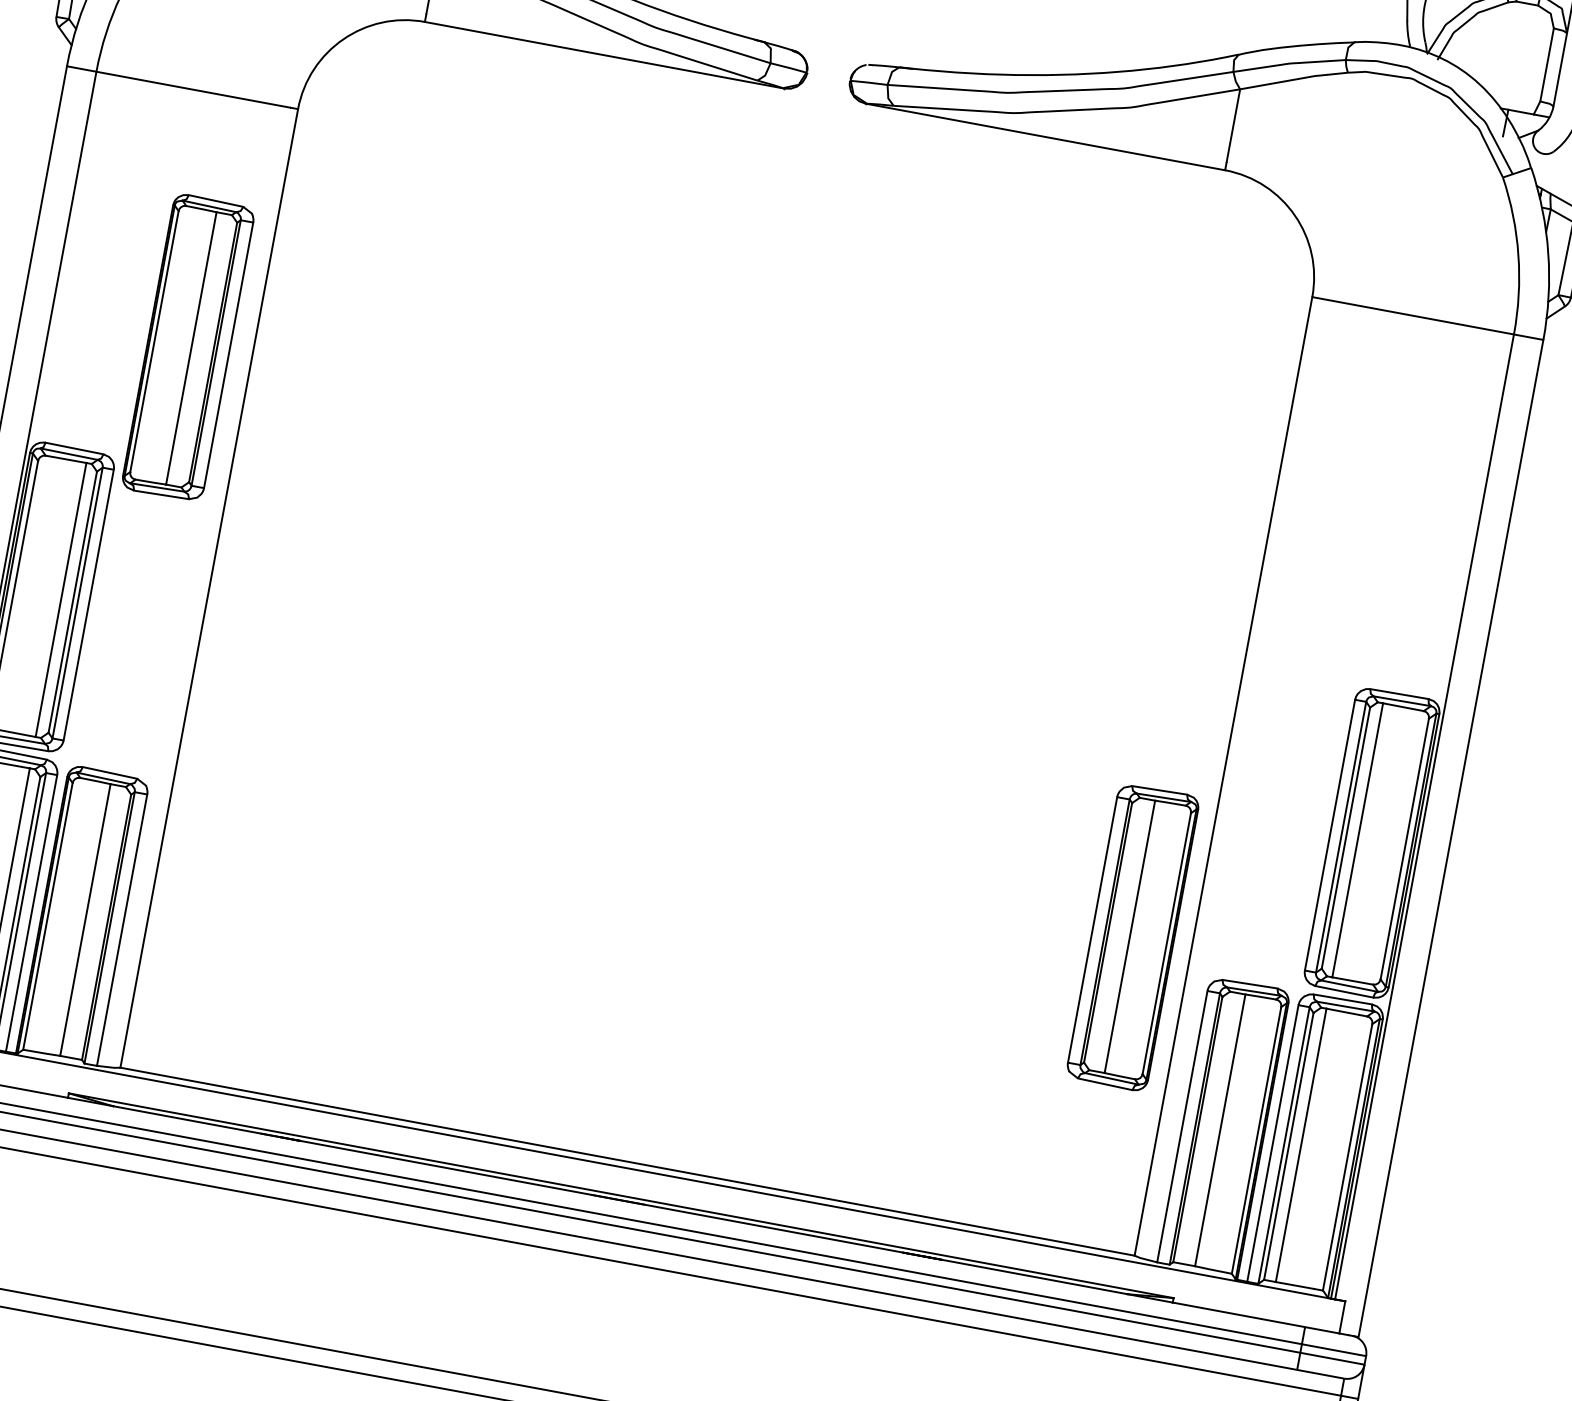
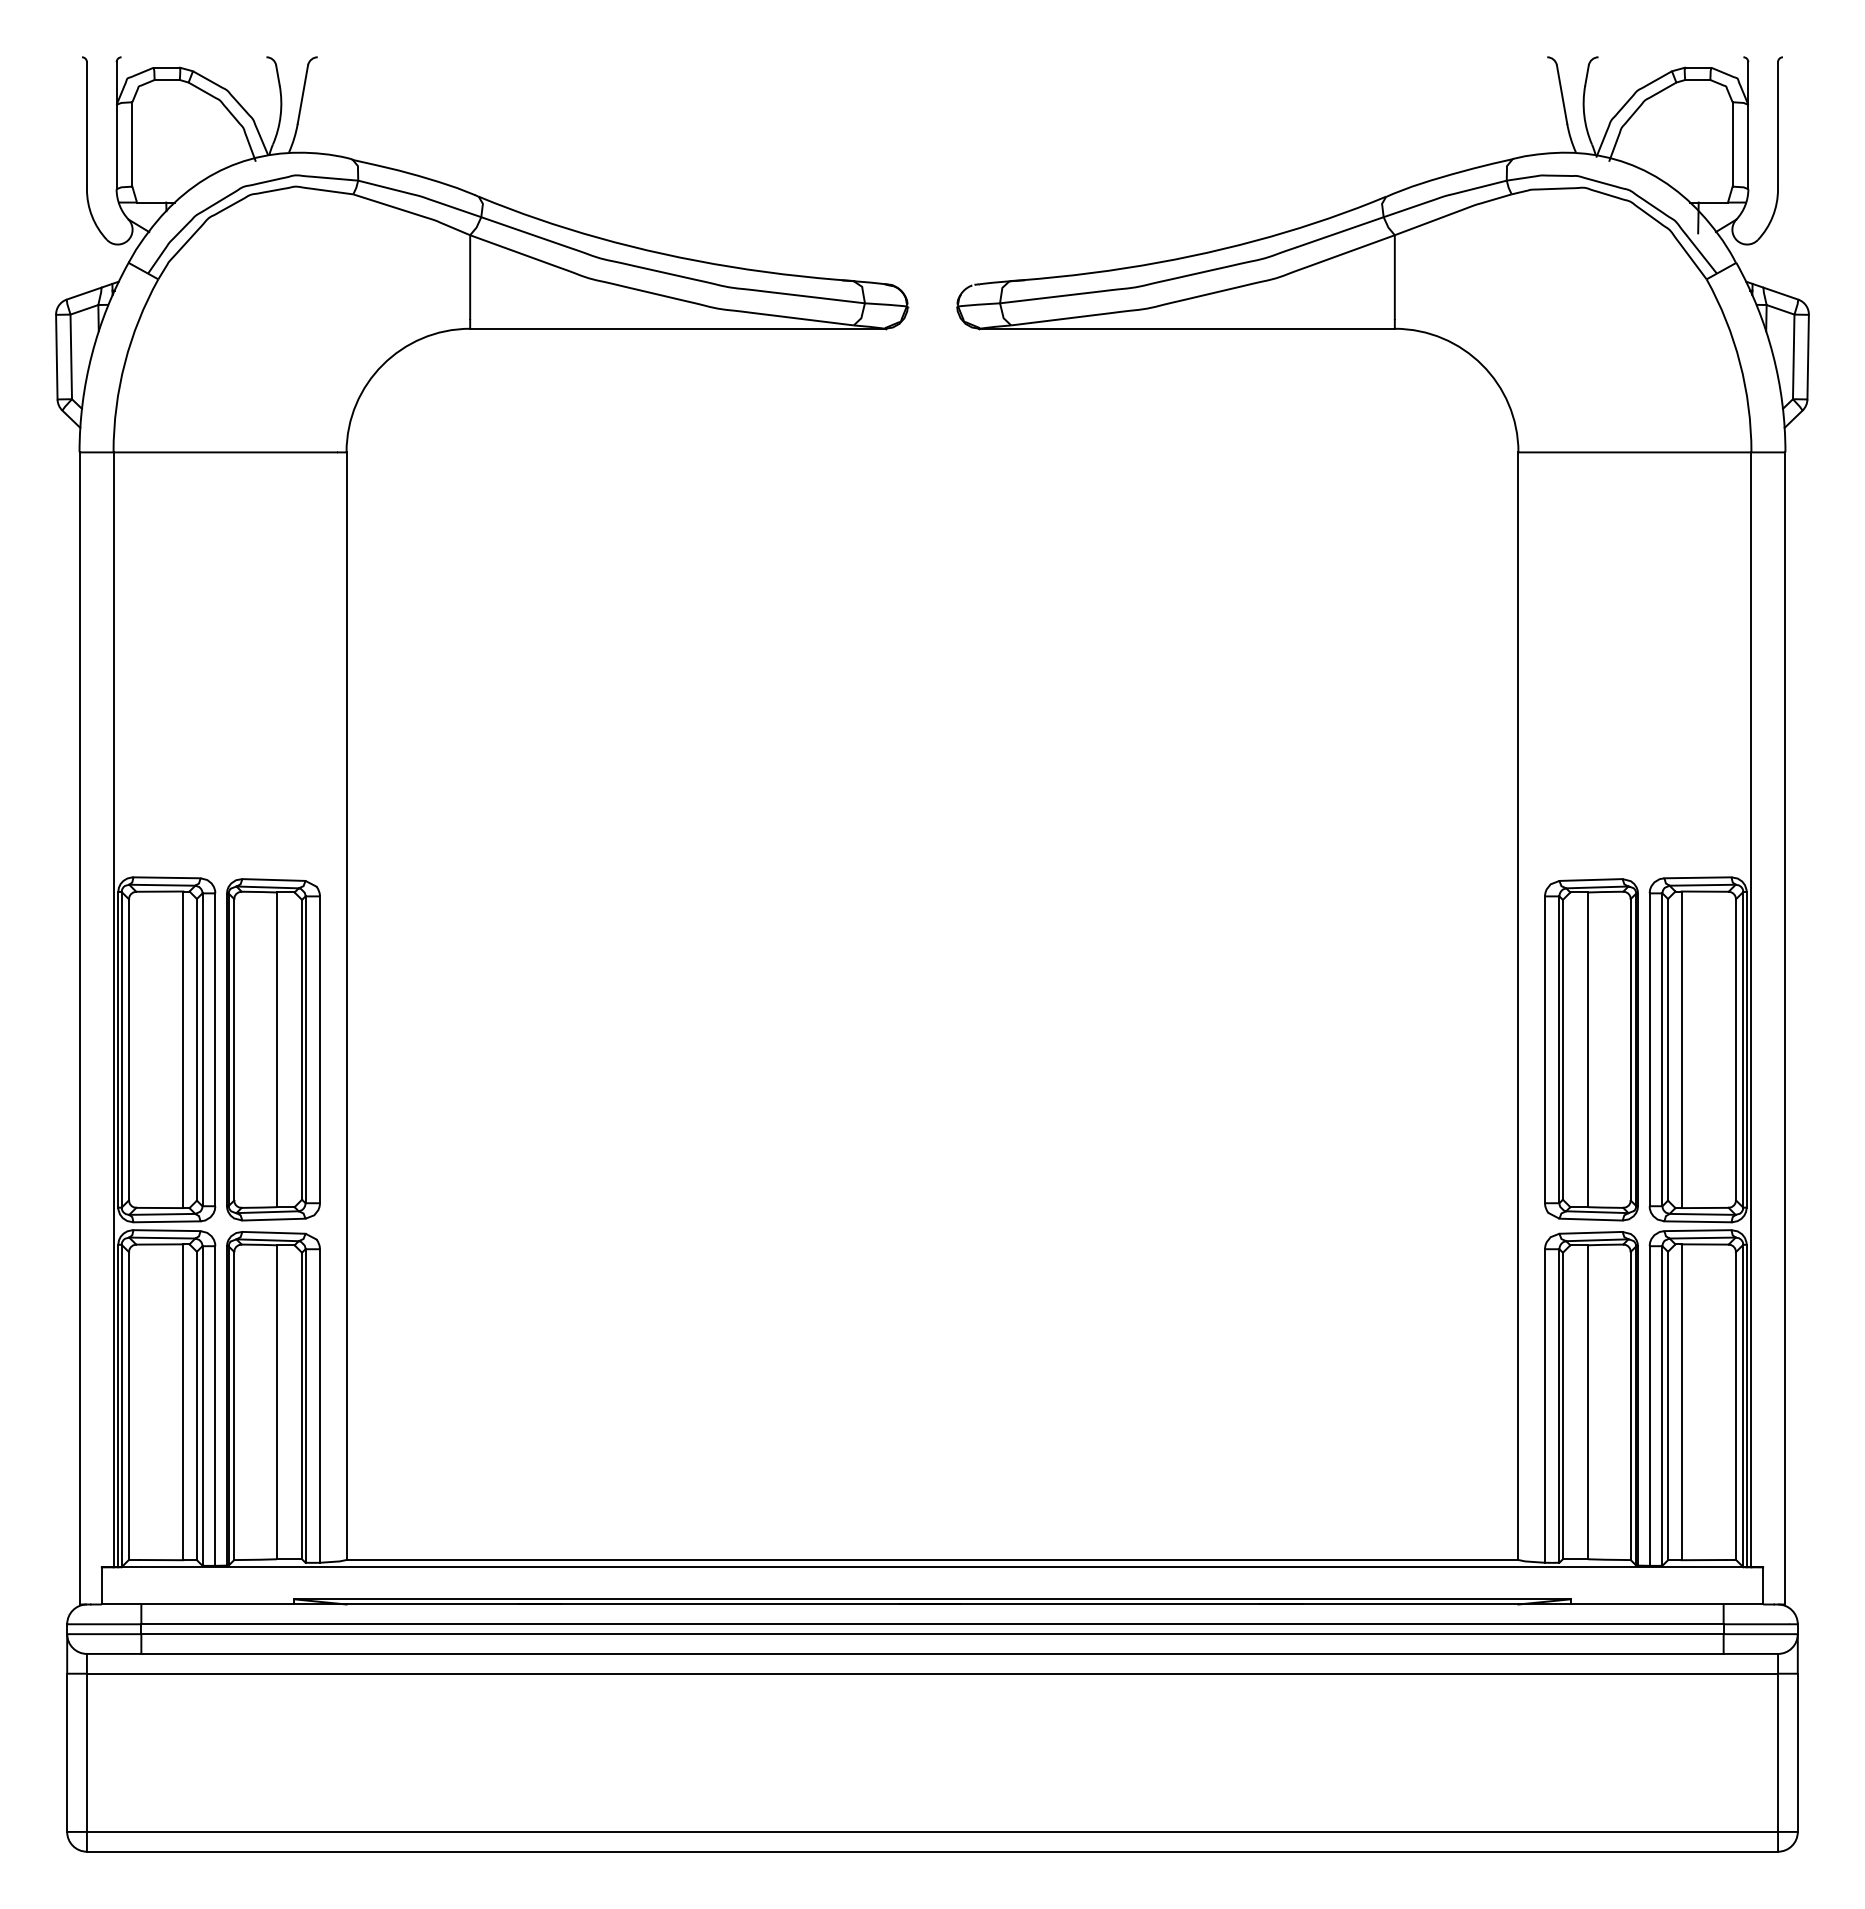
part: (188, 347) -> (273, 1049), moved
part: (1132, 937) -> (1591, 1049), moved

